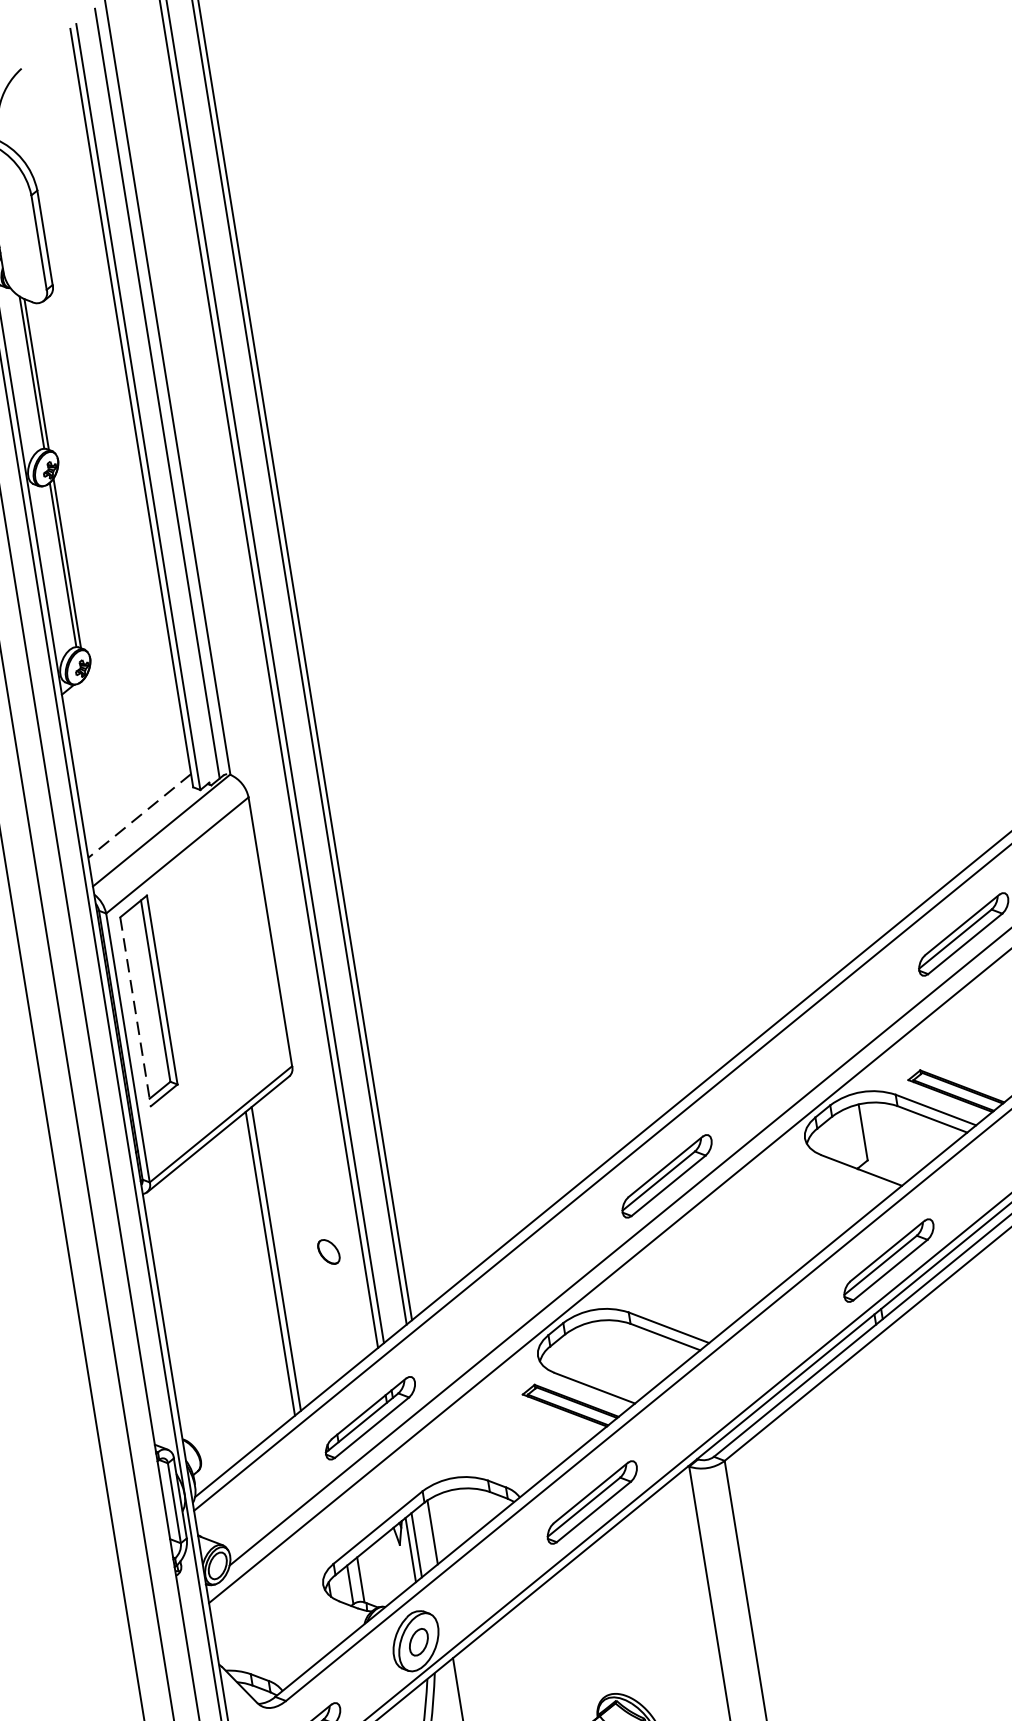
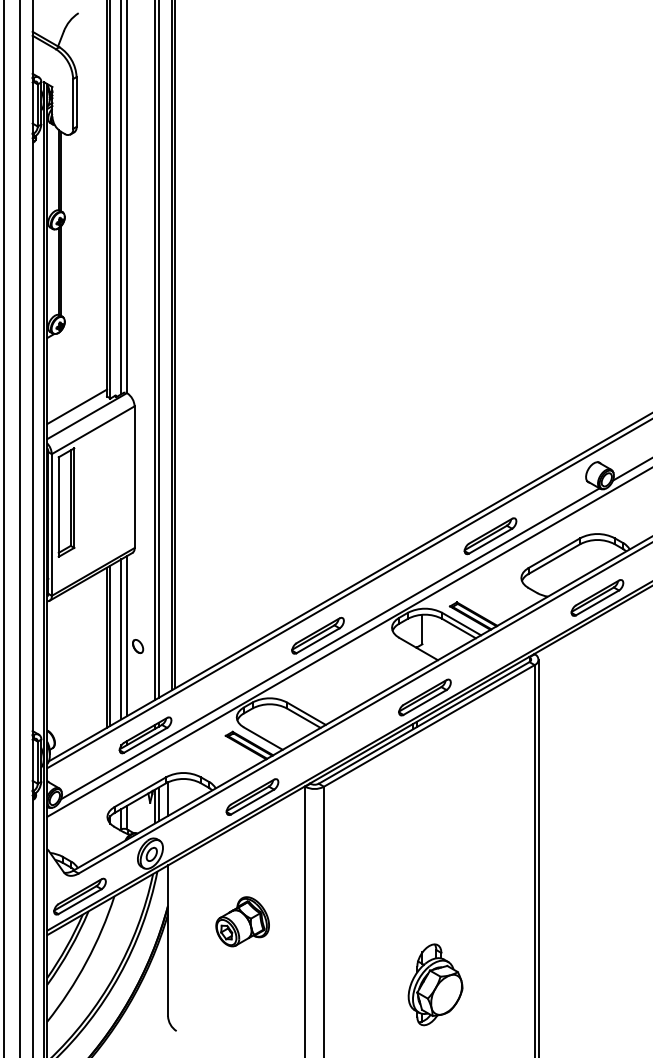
line: (138, 817) -> (76, 407), dashed -> solid
line: (135, 1012) -> (58, 507), dashed -> solid
line: (305, 1236) -> (127, 636), added
line: (295, 1243) -> (121, 639), added

